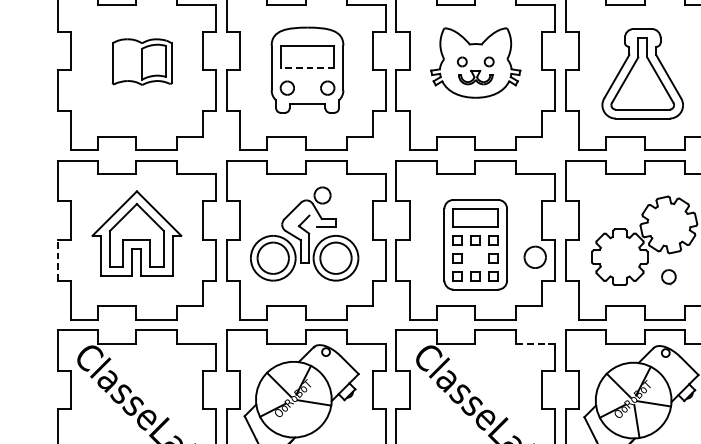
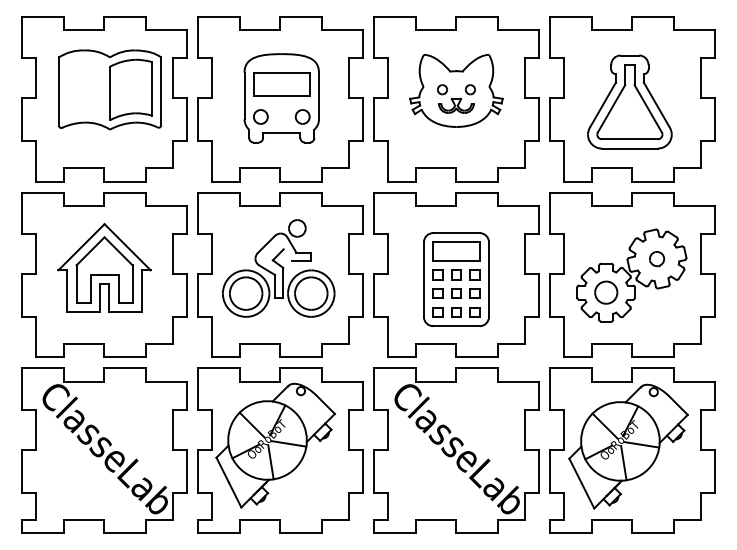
part: (141, 61) -> (109, 89), size x1.67
line: (307, 68) -> (281, 96), dashed -> solid
part: (535, 257) -> (606, 292), moved
part: (475, 258) -> (456, 293), added
line: (57, 260) -> (22, 295), dashed -> solid
part: (669, 277) -> (657, 259), moved
line: (535, 343) -> (518, 382), dashed -> solid
line: (296, 420) -> (270, 462), added

